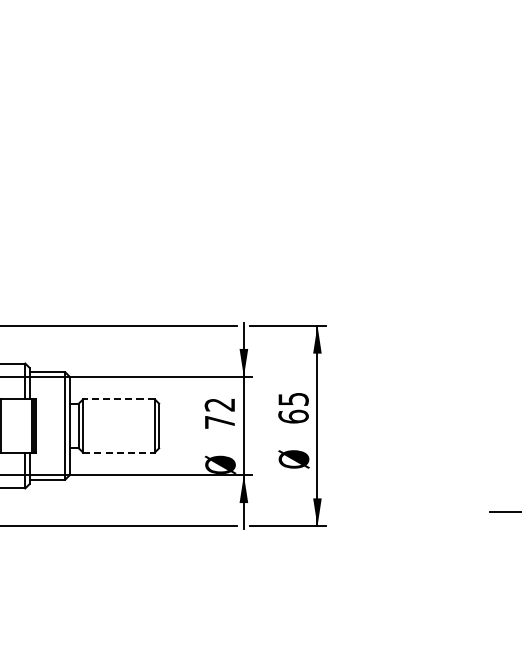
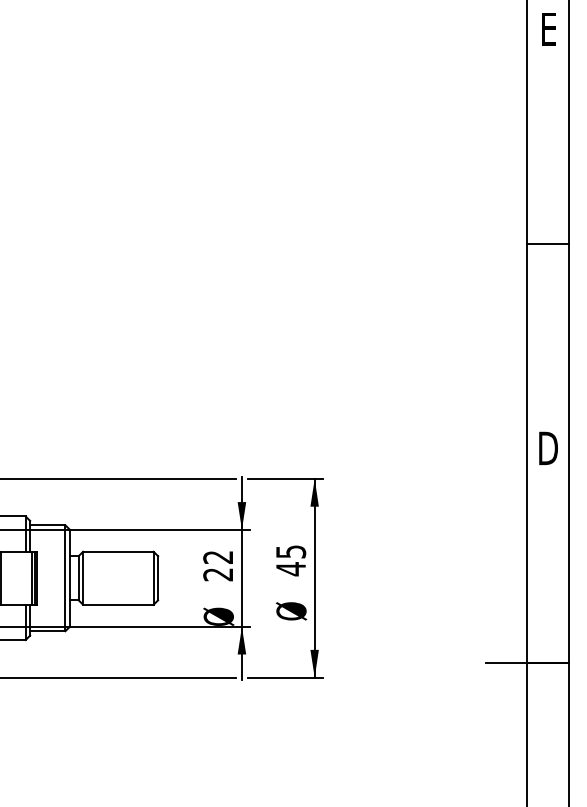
line: (118, 398) -> (117, 551), dashed -> solid
text: (293, 417) -> (290, 569), 65 -> 45
text: (219, 422) -> (217, 574), 72 -> 22
line: (119, 452) -> (118, 604), dashed -> solid

